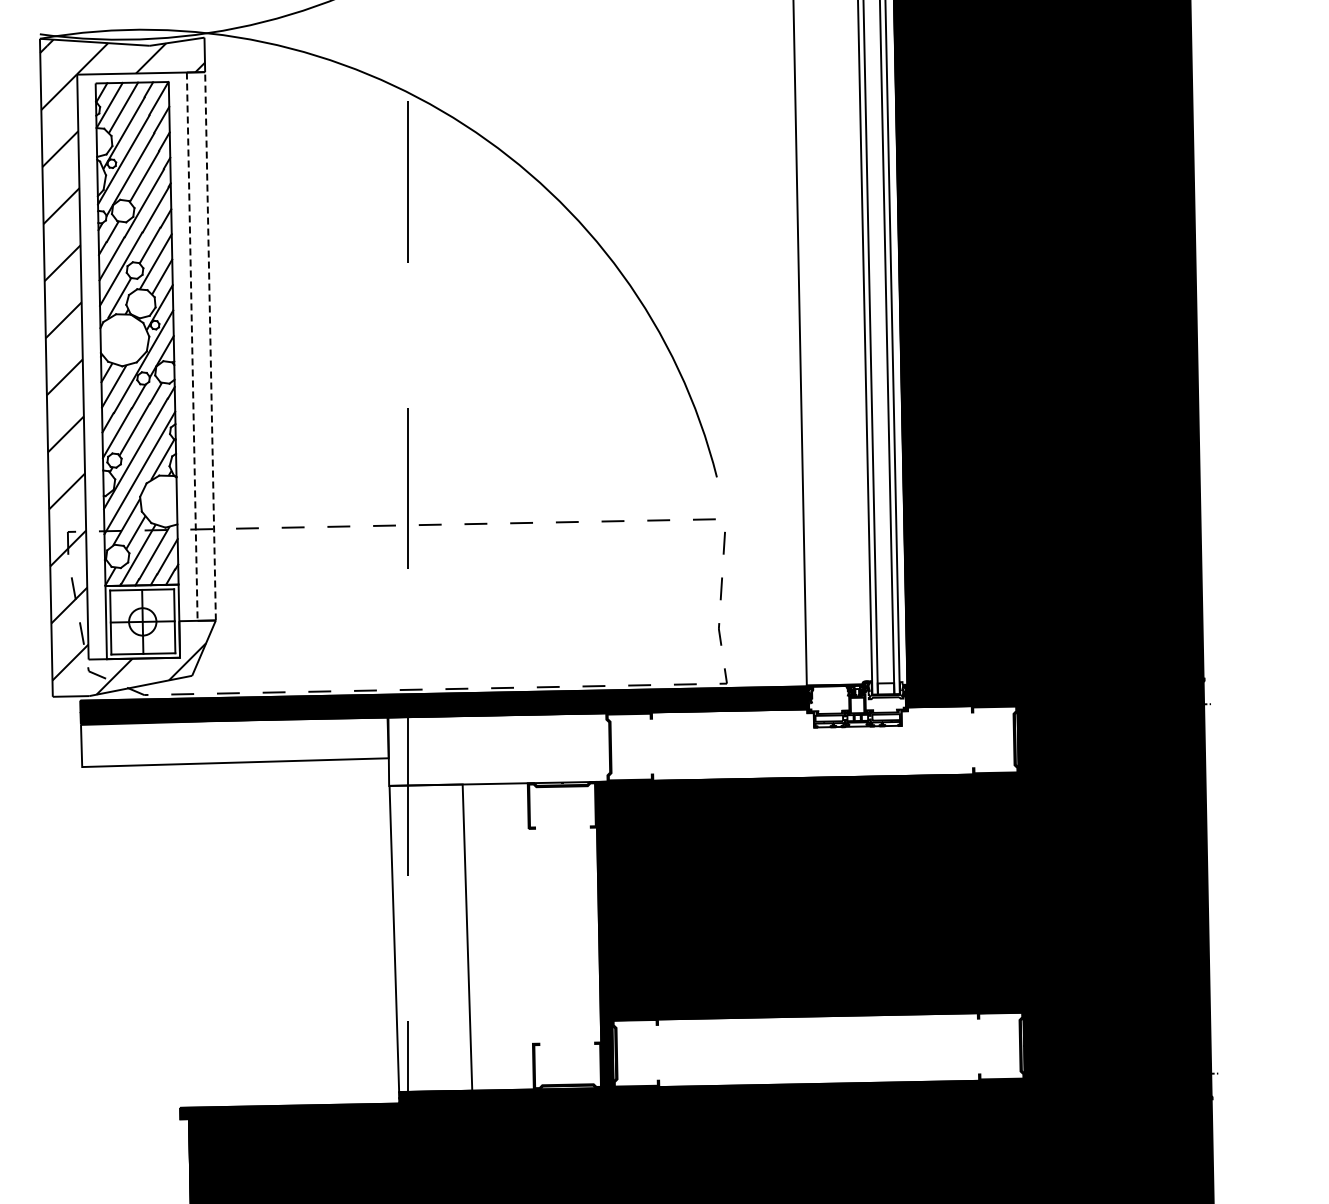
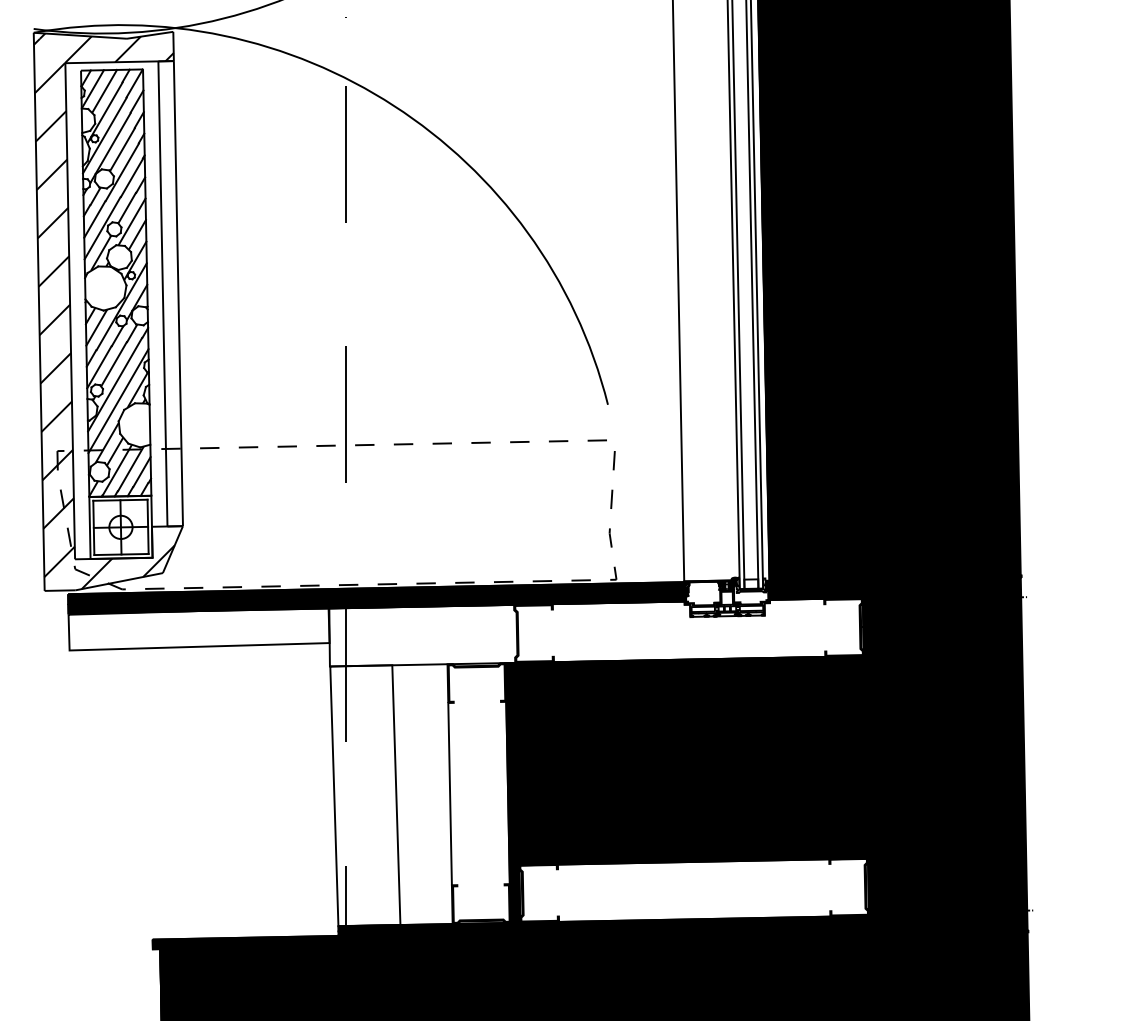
line: (210, 345) -> (178, 292), dashed -> solid
line: (192, 347) -> (163, 294), dashed -> solid
line: (530, 935) -> (449, 793), added

